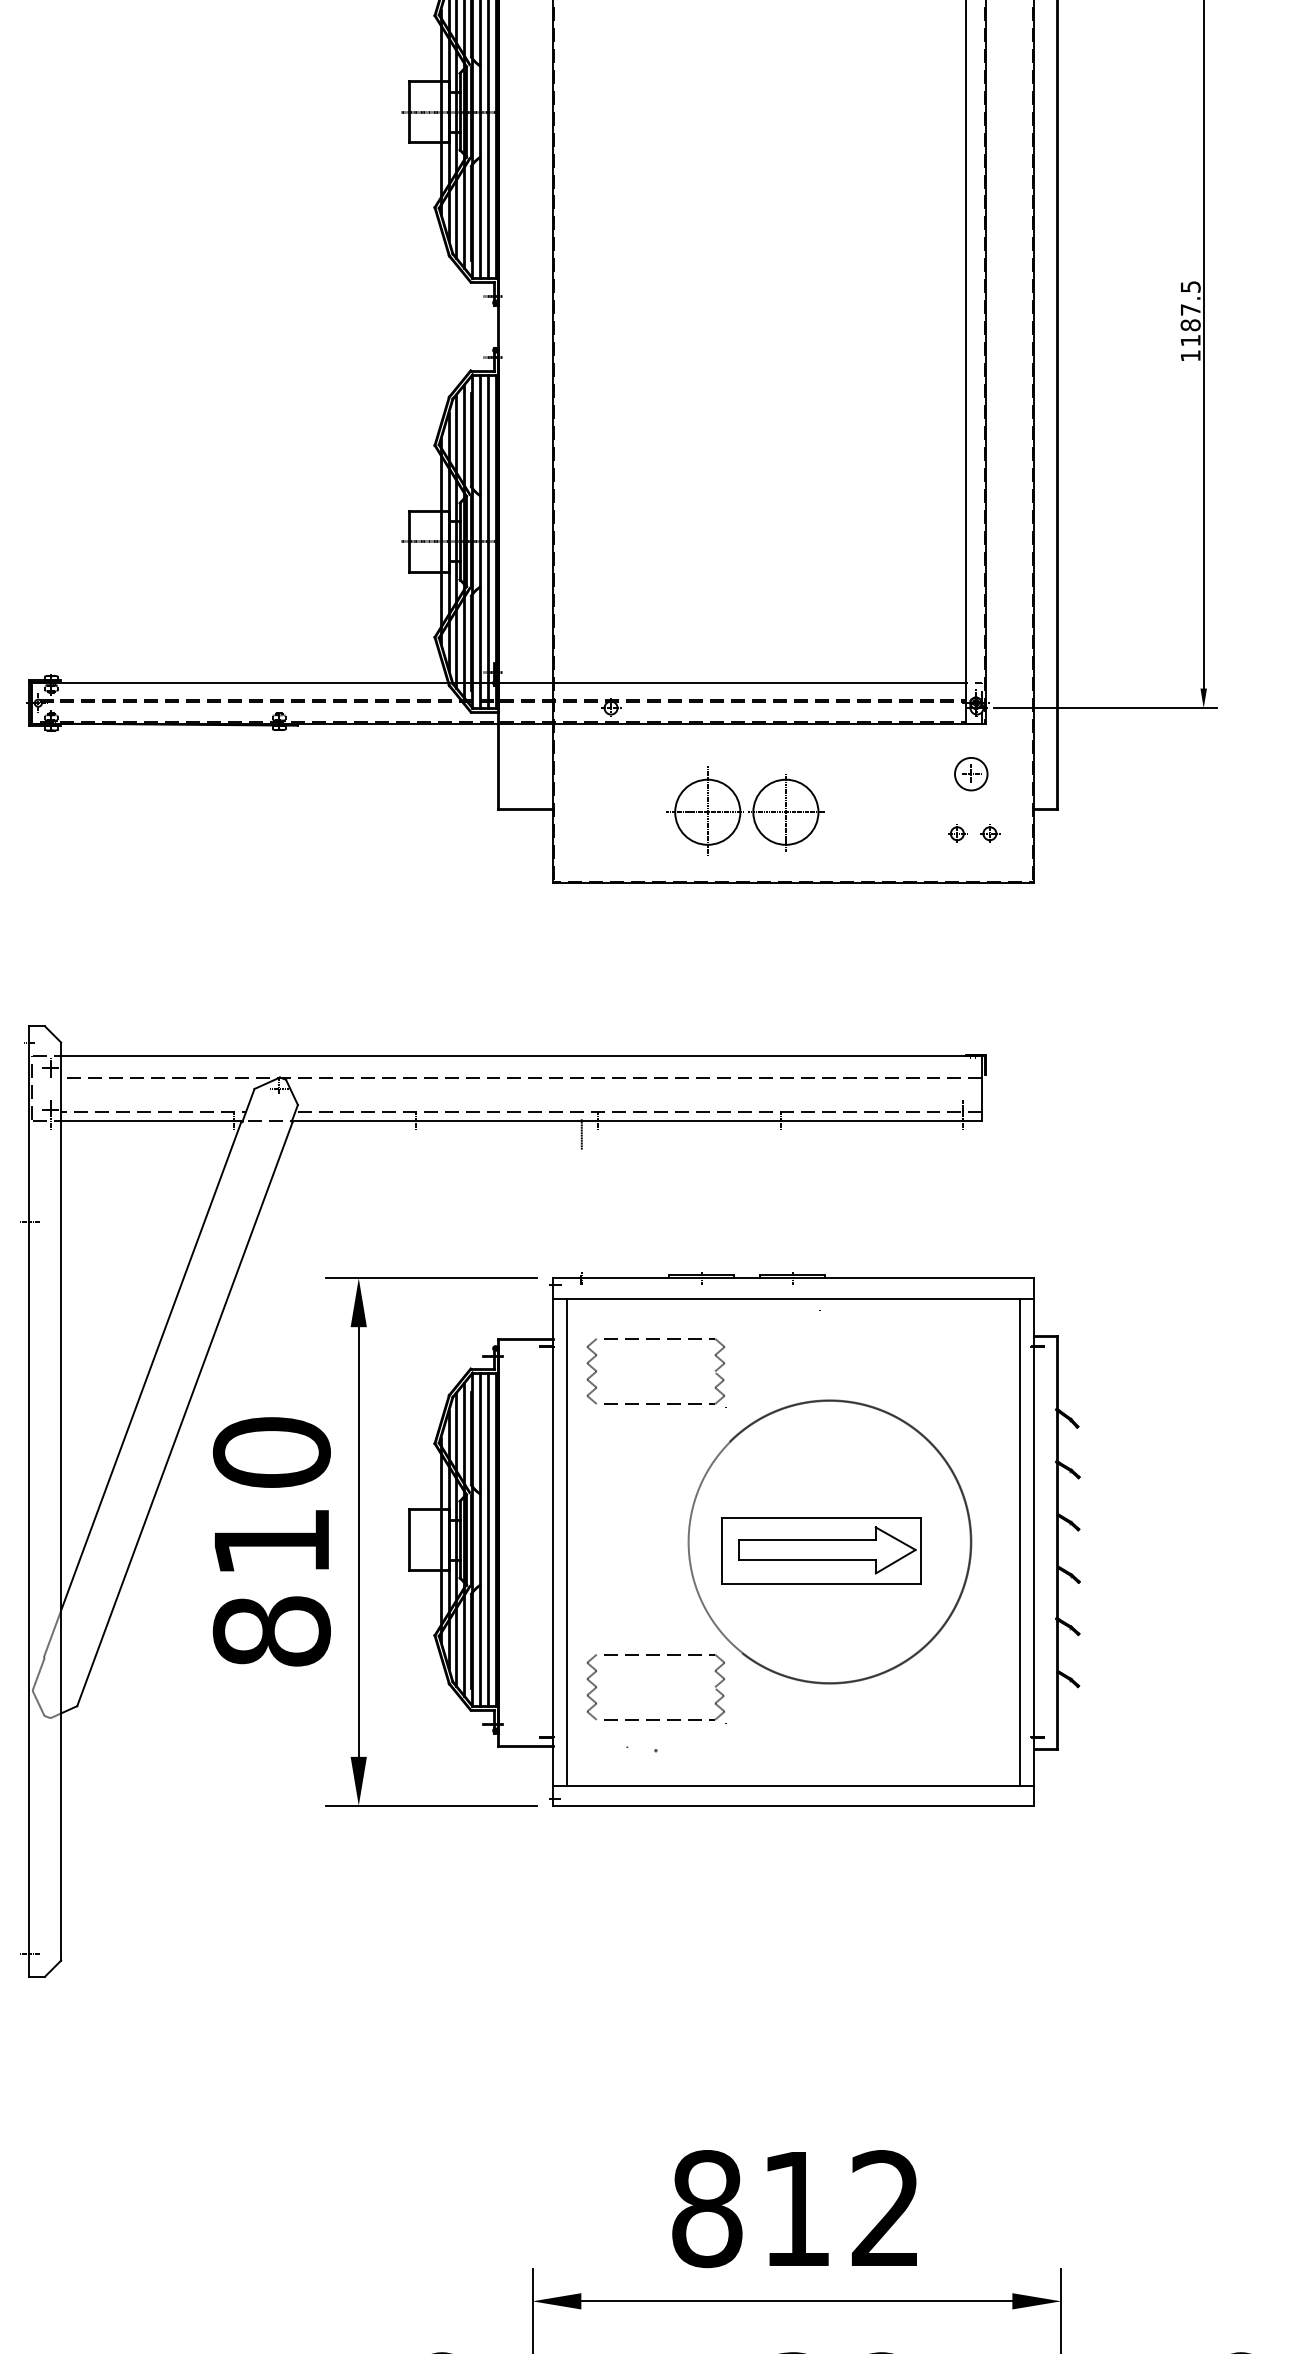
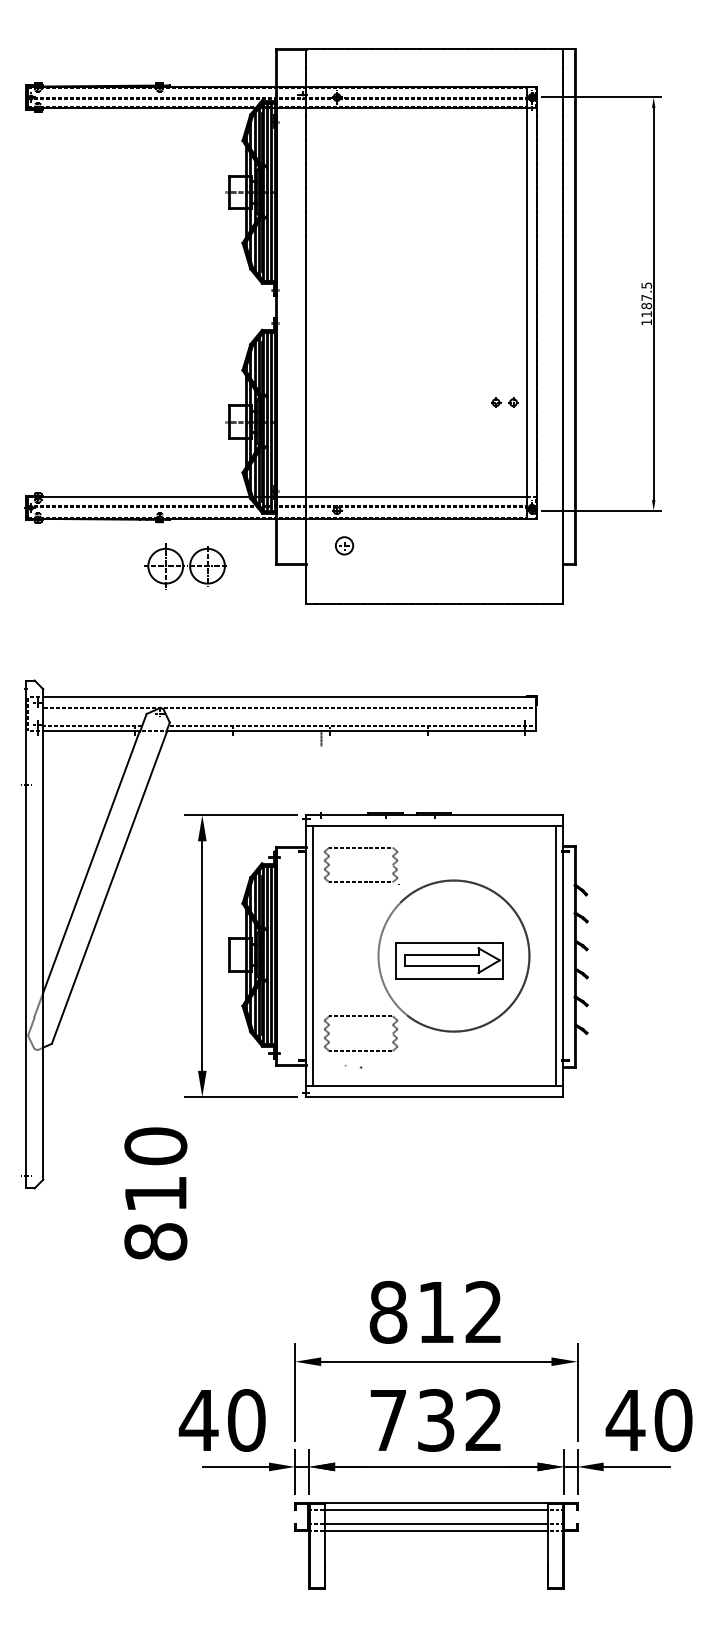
part: (971, 773) -> (344, 545), moved
part: (744, 812) -> (185, 566), moved
part: (973, 833) -> (504, 402), moved
text: (271, 1540) -> (155, 1193), moved

